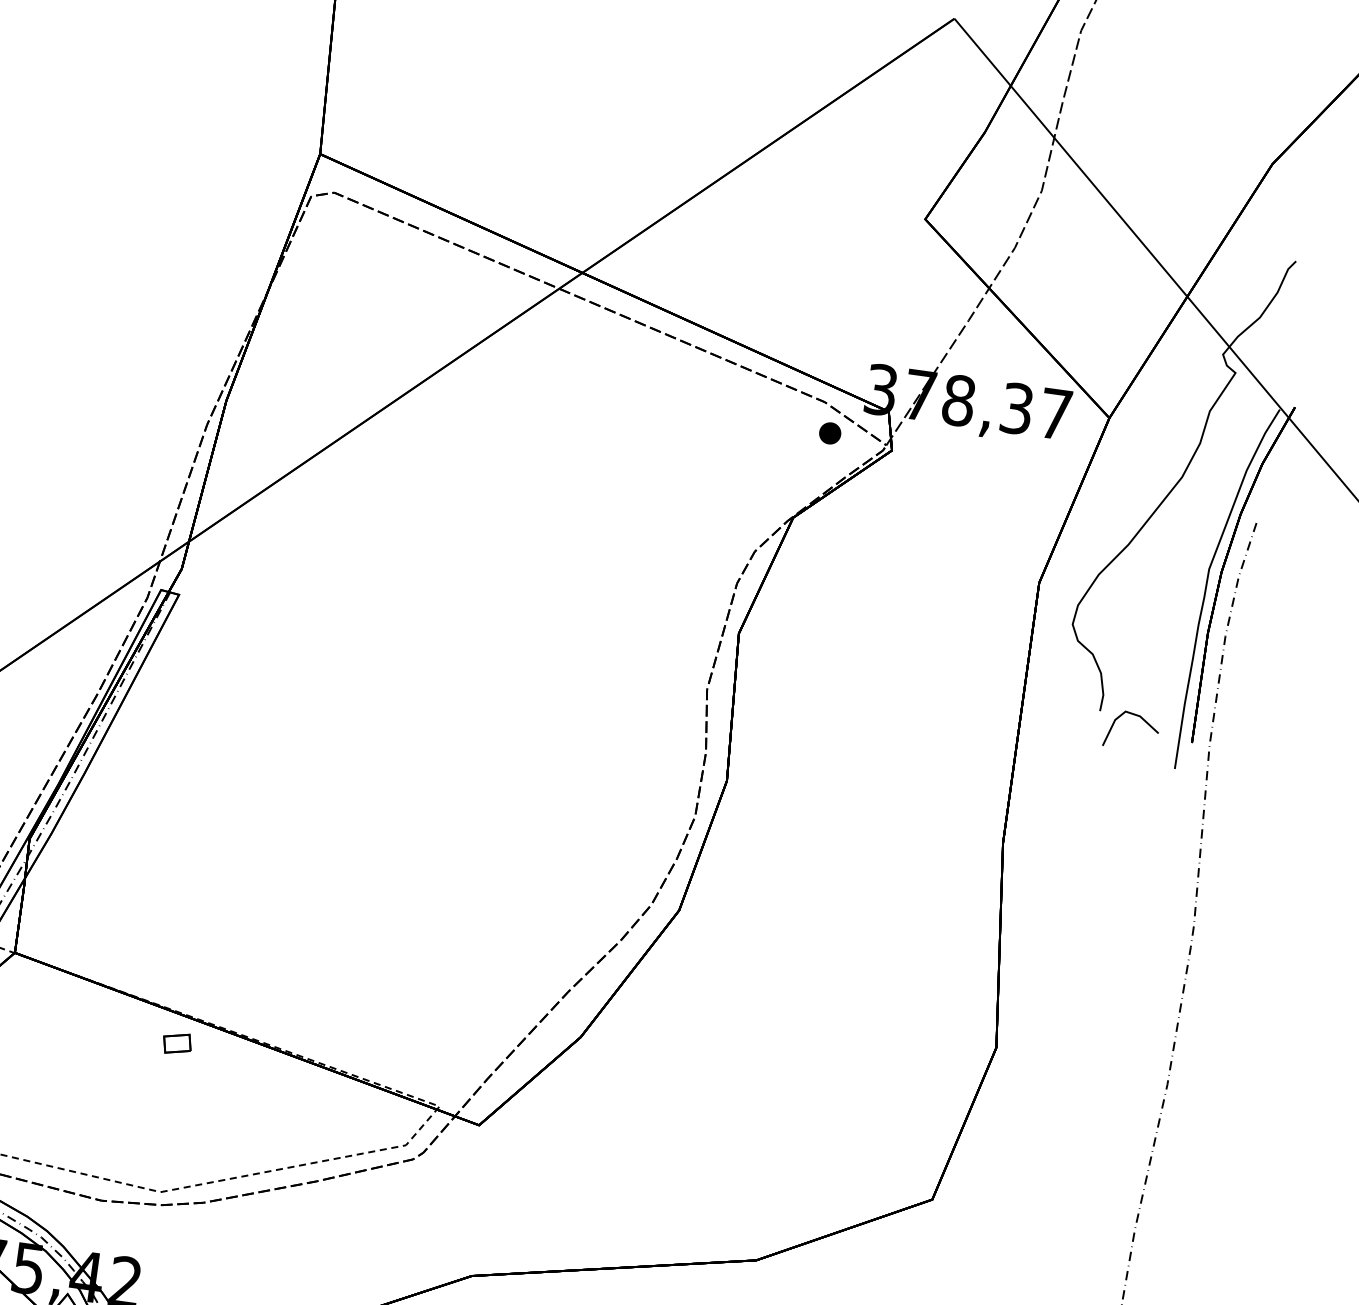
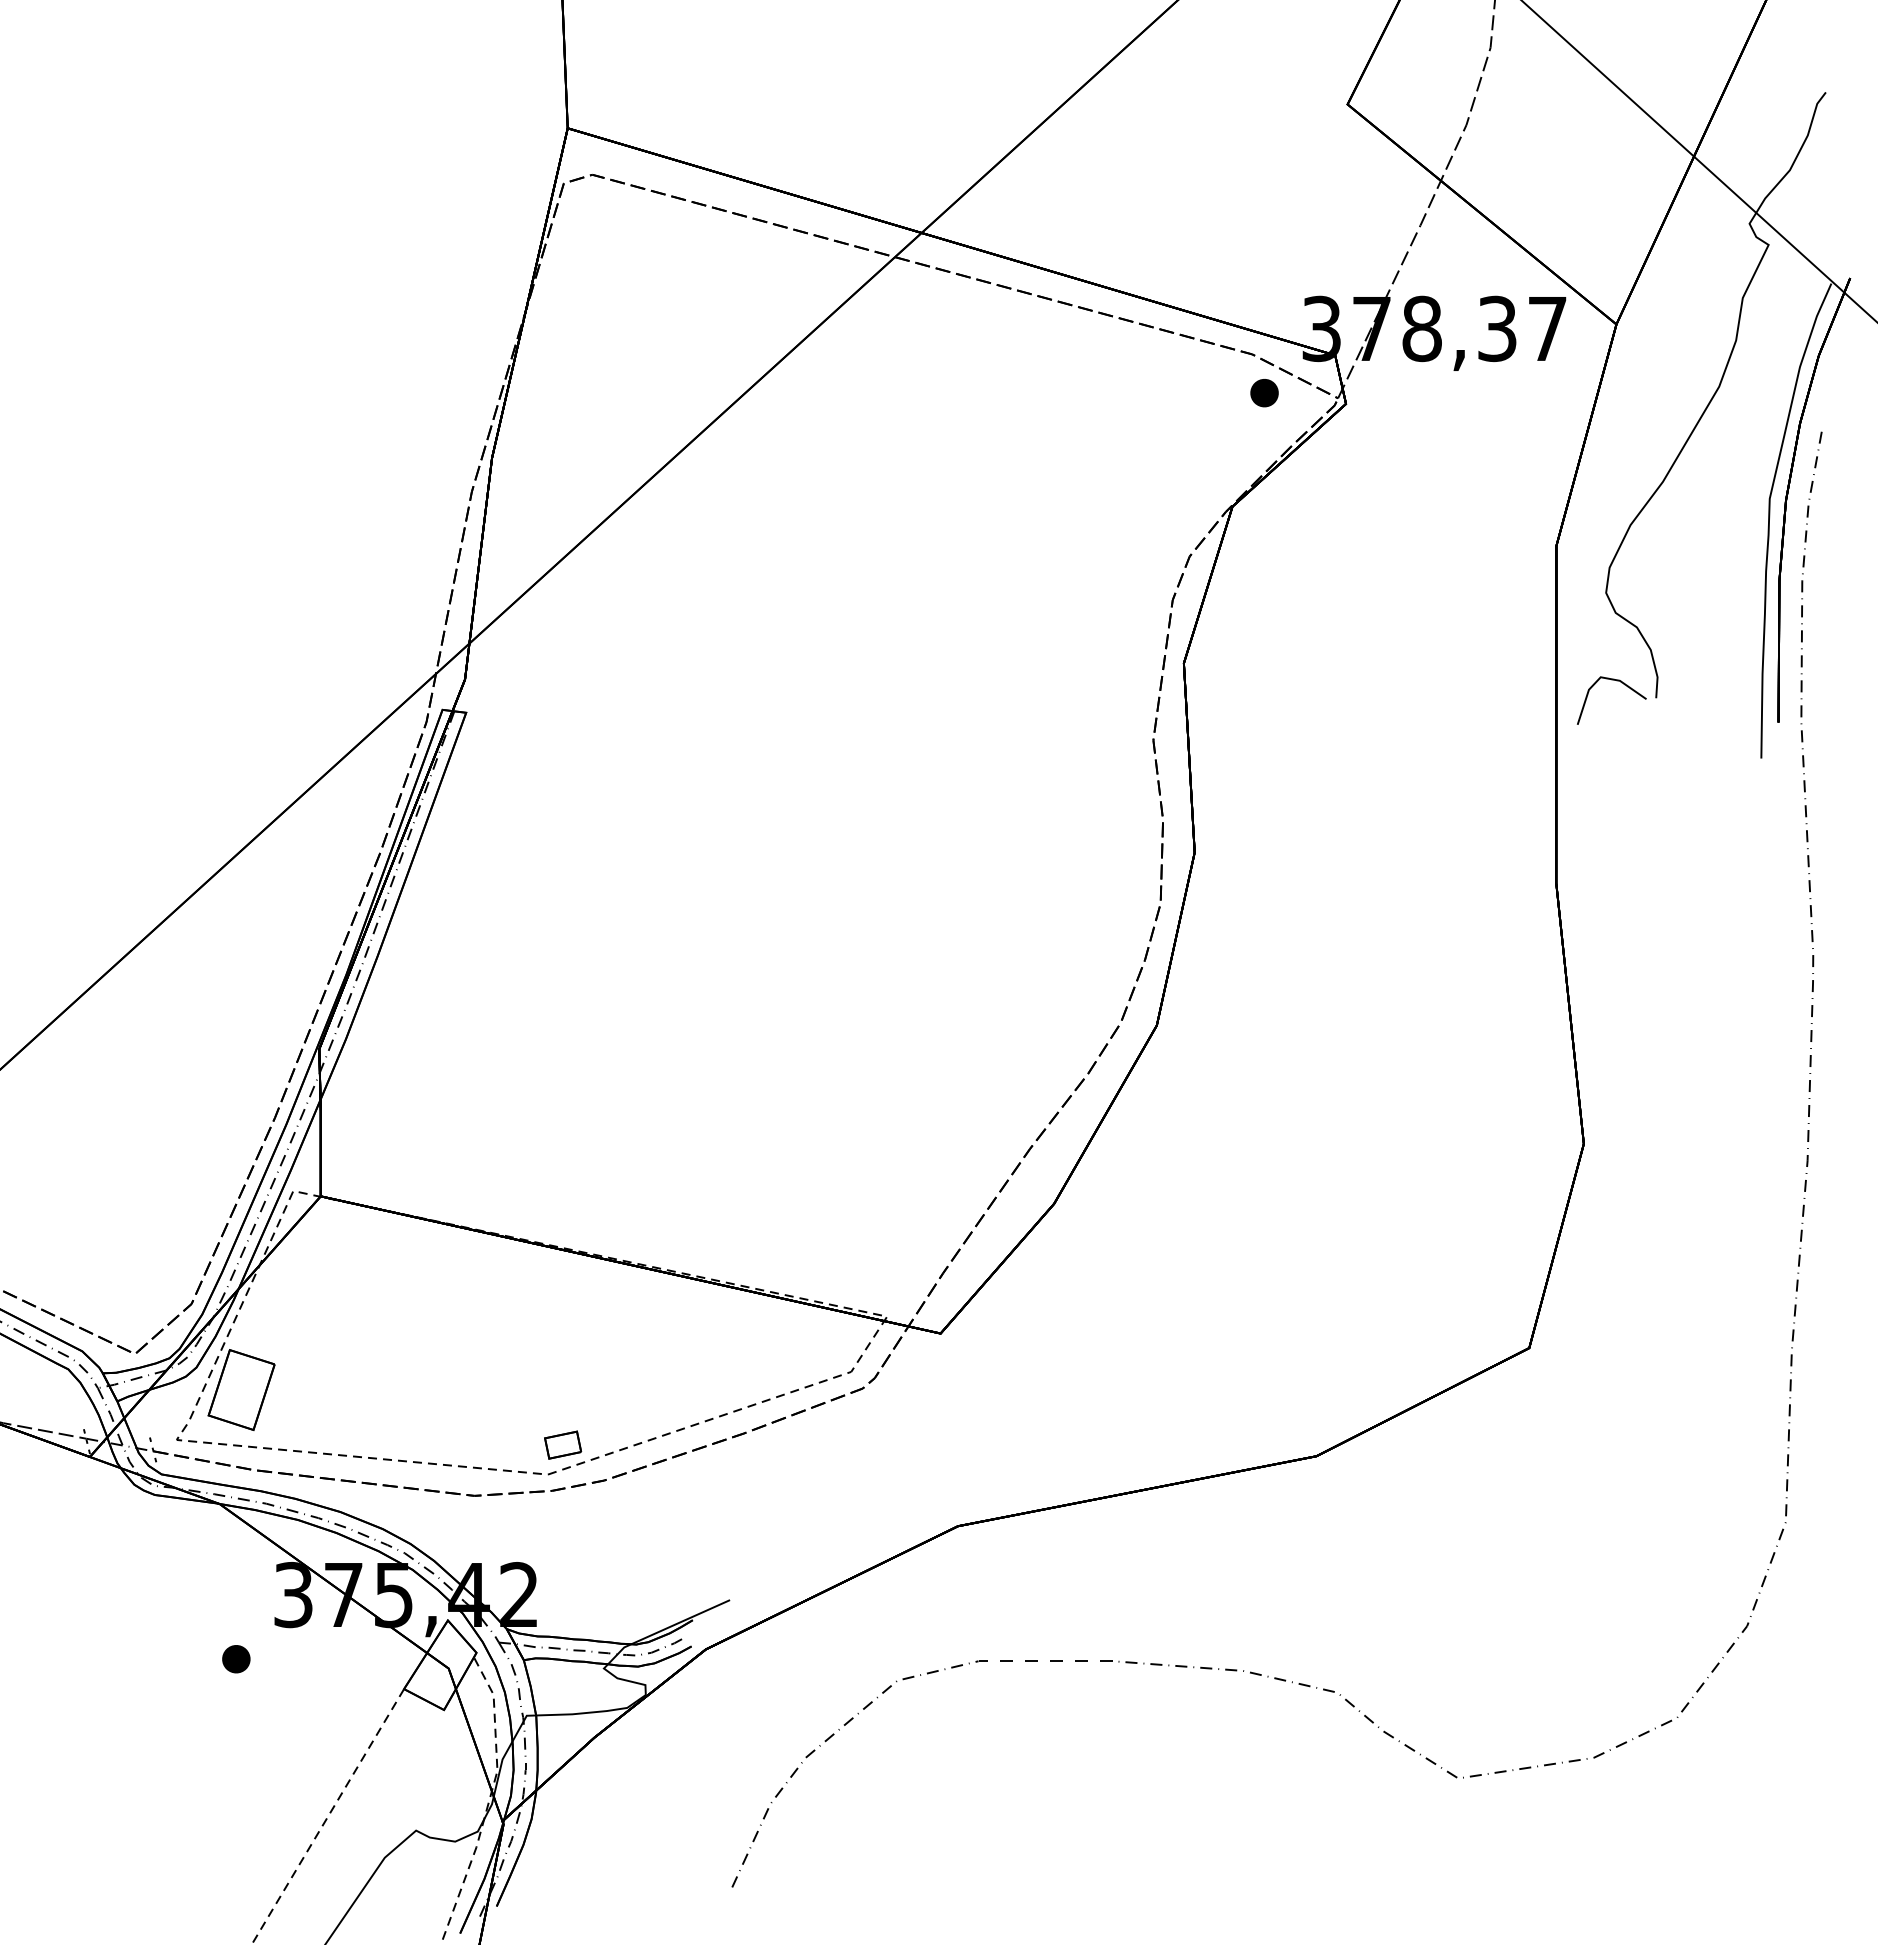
line: (1137, 716) -> (1616, 681), moved
part: (177, 1043) -> (563, 1444), moved

